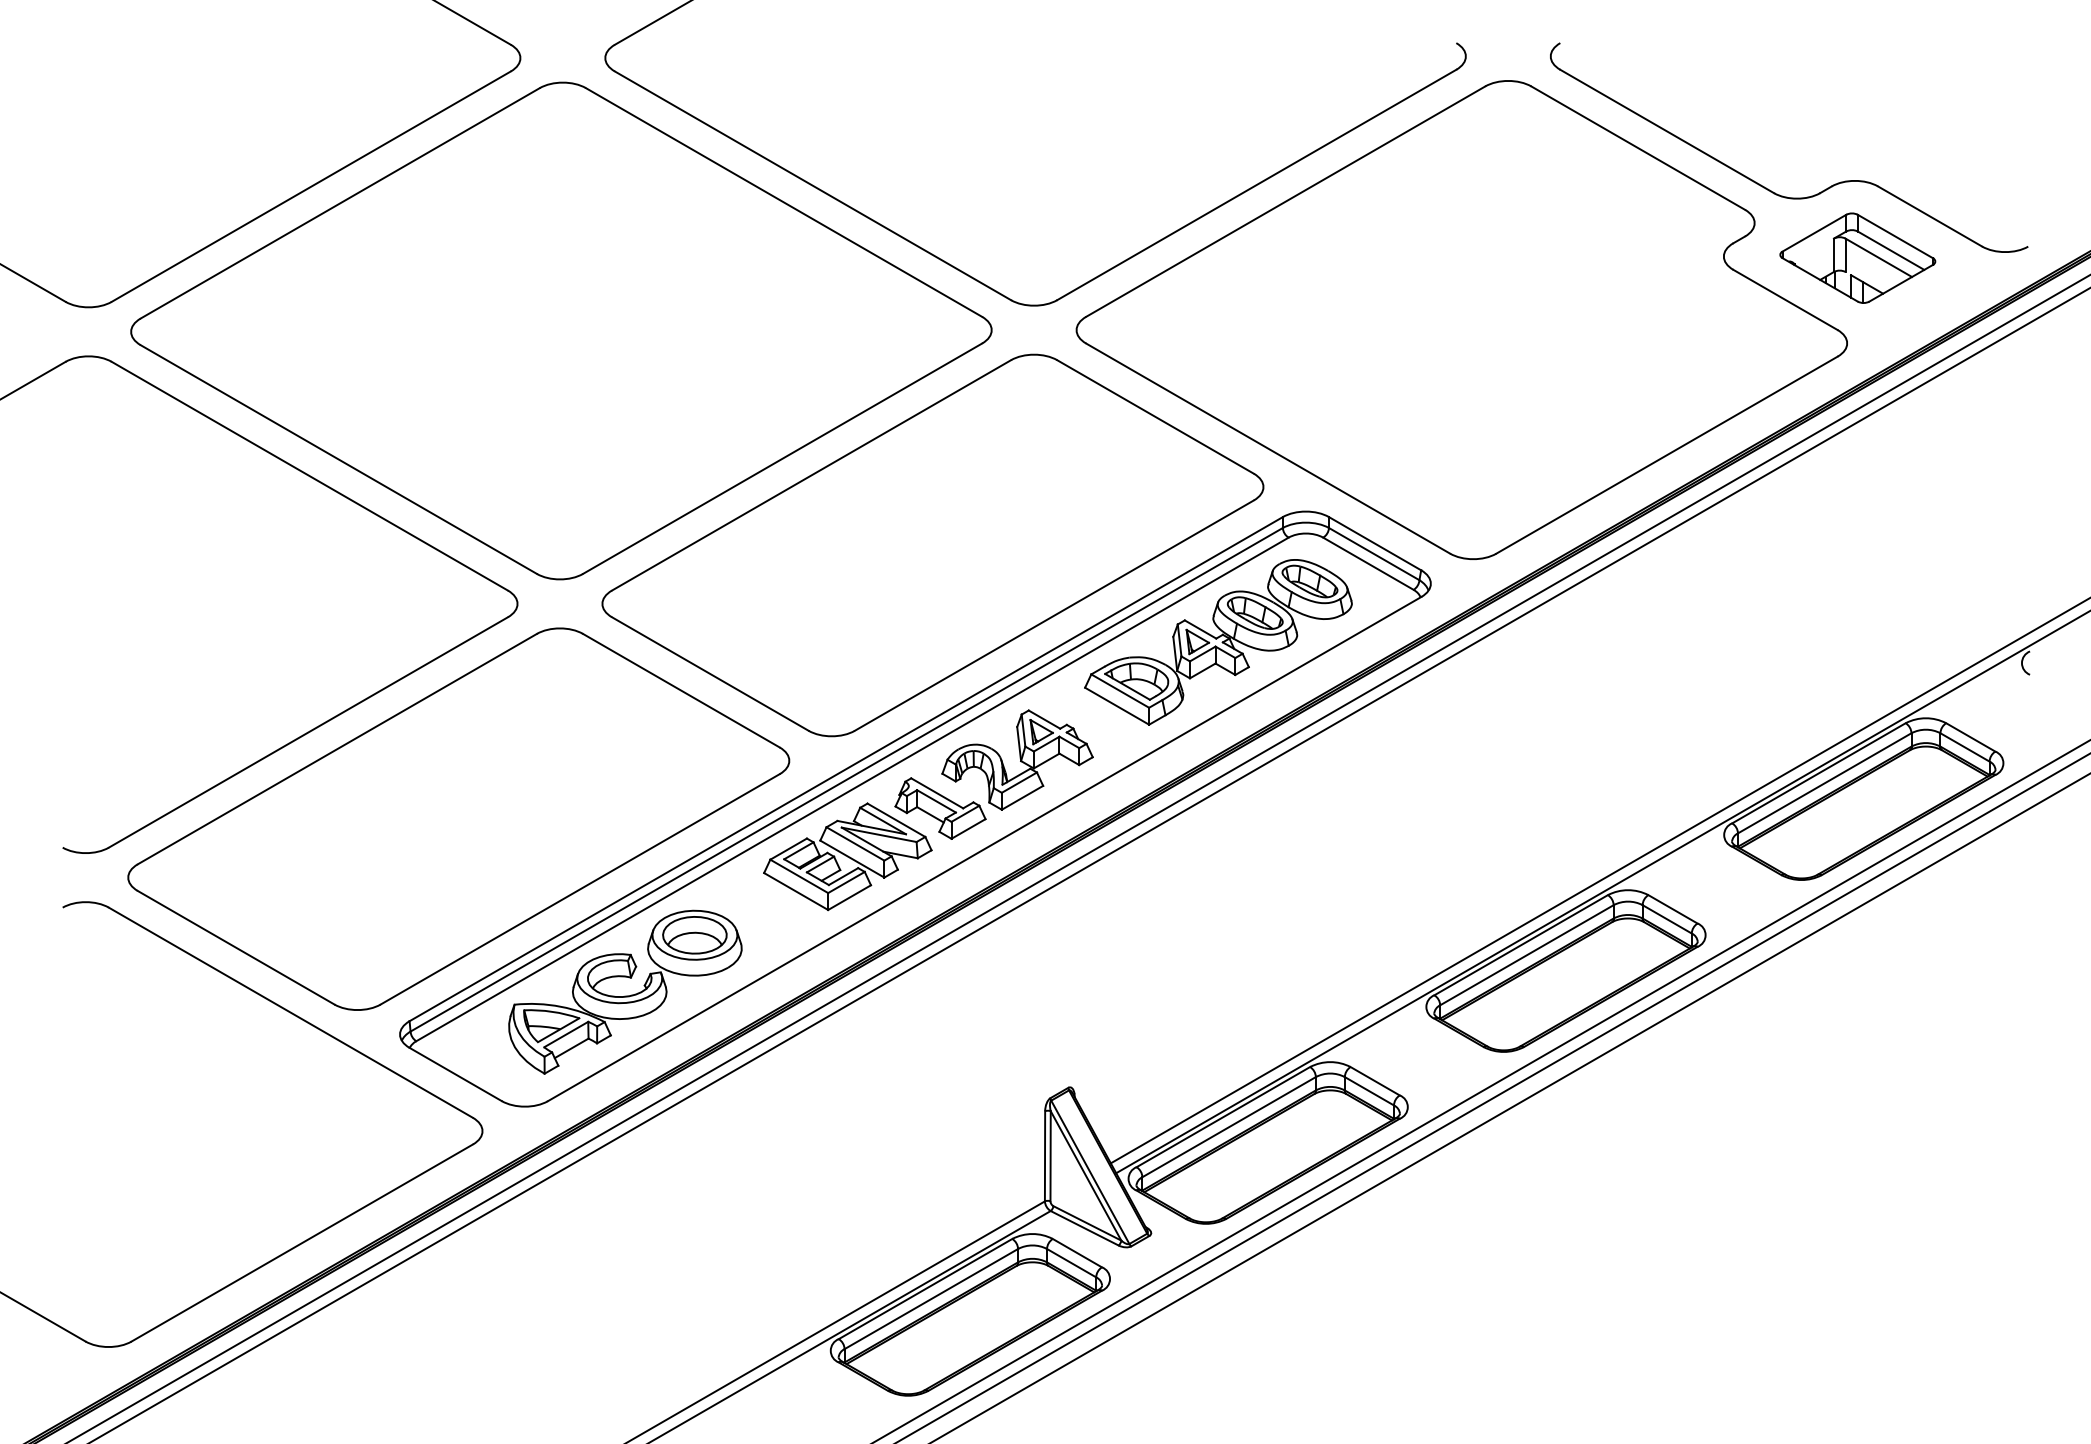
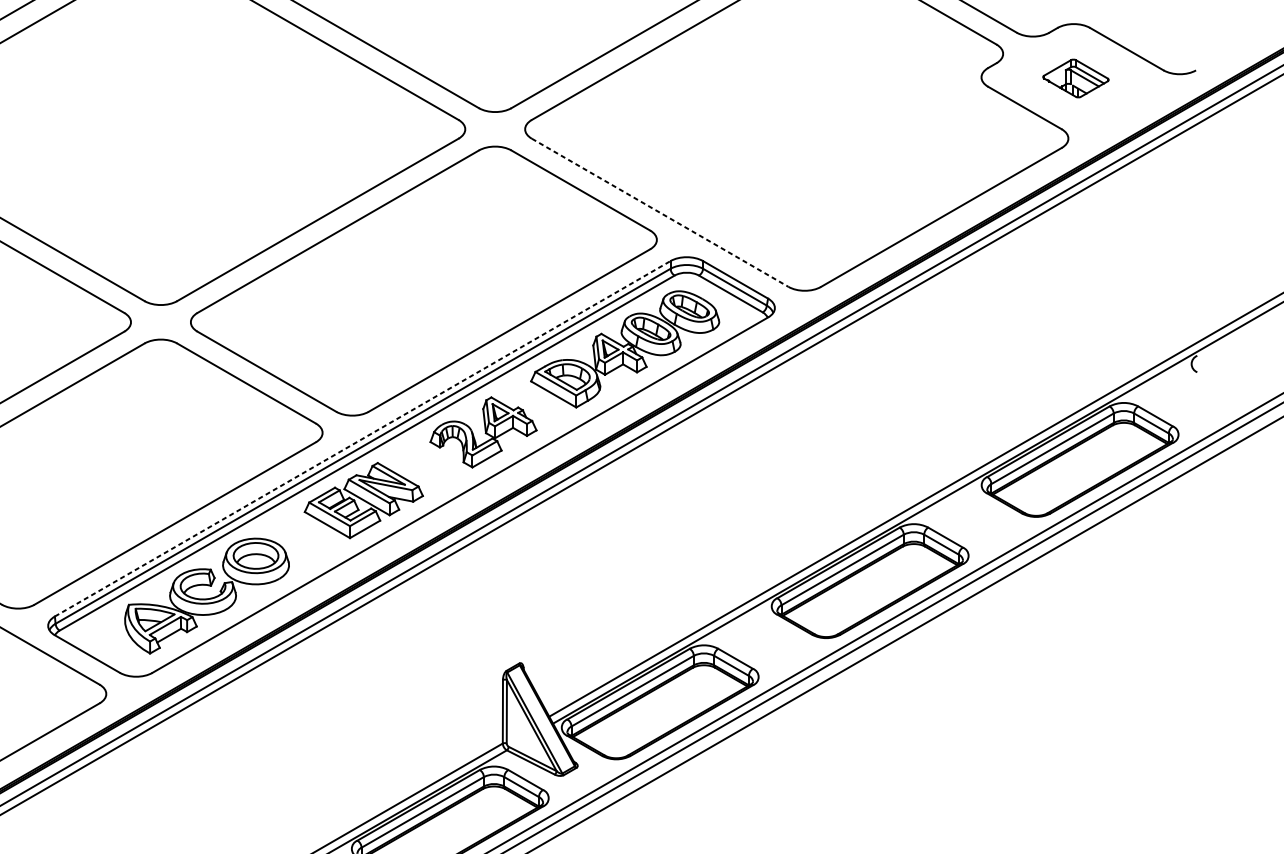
part: (1857, 257) -> (1075, 78), size x0.6
line: (1268, 448) -> (660, 212), solid -> dashed
line: (846, 768) -> (362, 438), solid -> dashed
part: (940, 808) -> (429, 466), removed

